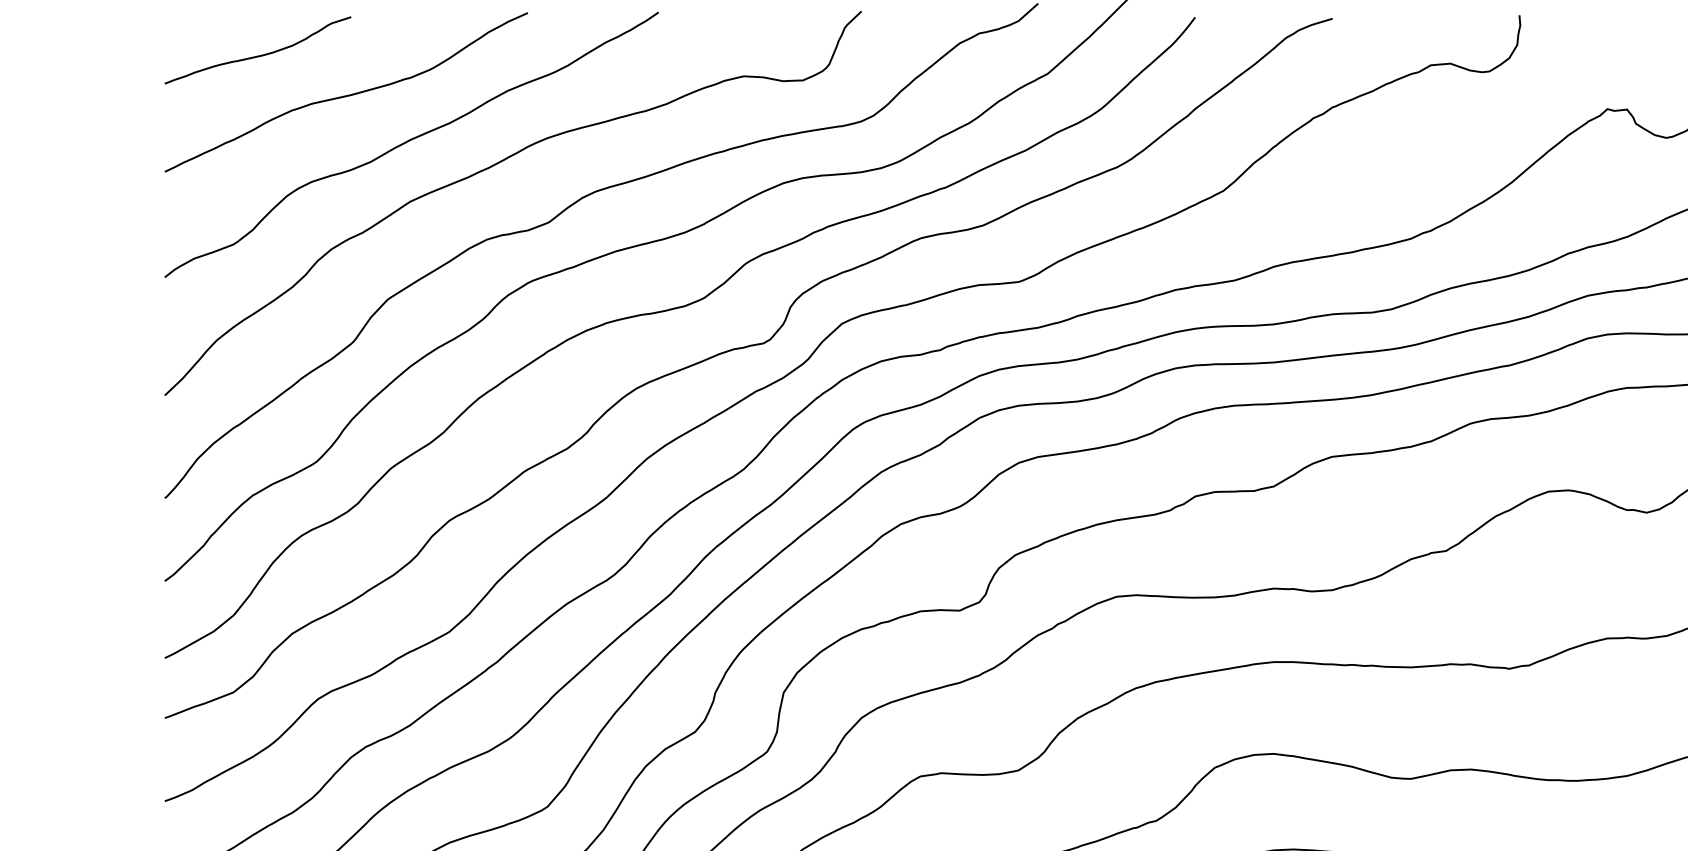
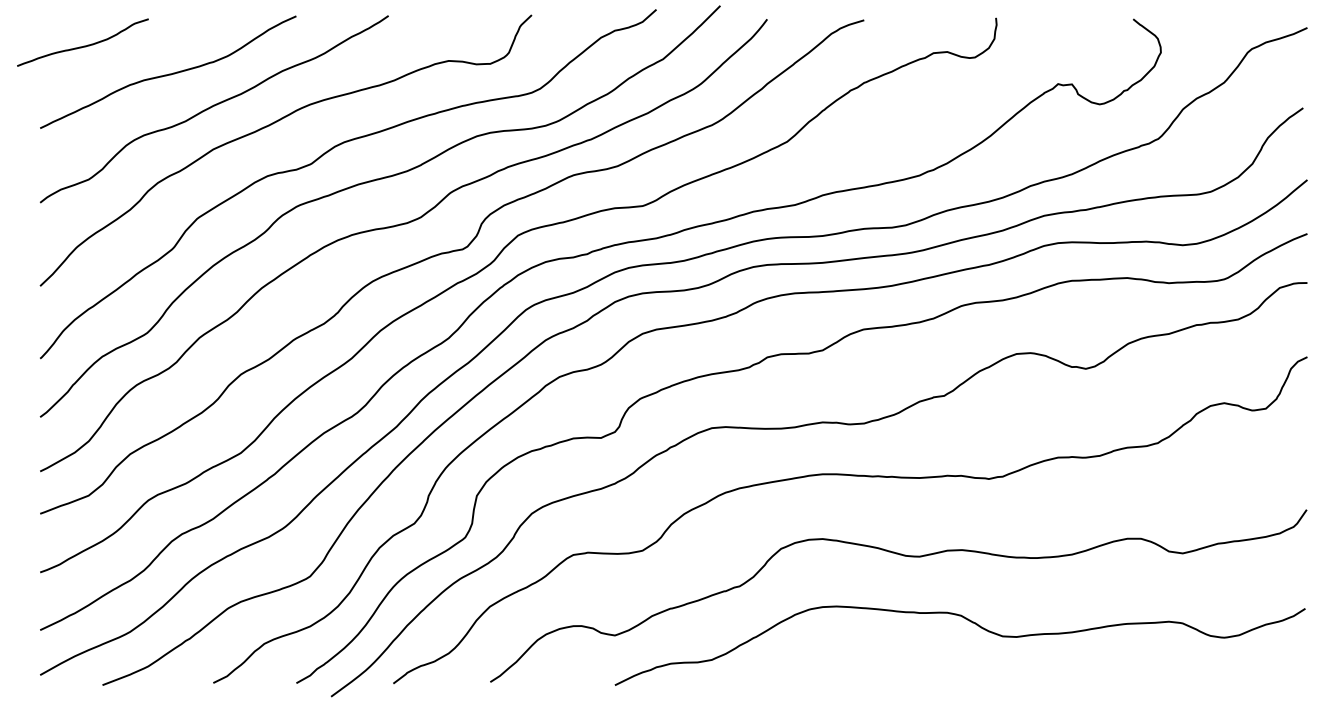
curve: (258, 54) -> (83, 45), moved

